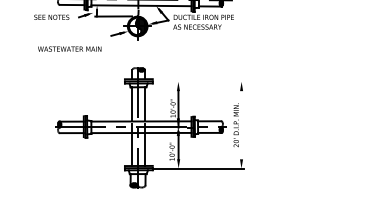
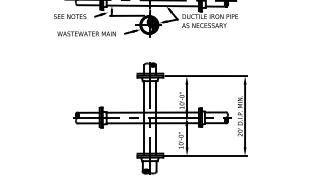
text: (69, 48) -> (86, 33), moved
line: (199, 81) -> (206, 75), added
line: (241, 125) -> (245, 116), added

